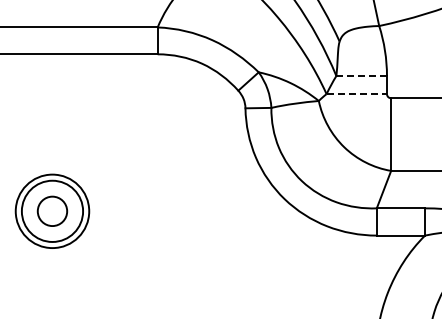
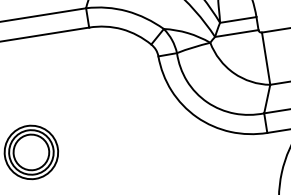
line: (362, 76) -> (238, 20), dashed -> solid
line: (357, 94) -> (237, 33), dashed -> solid
circle: (52, 210) -> (31, 151), size x1.67

